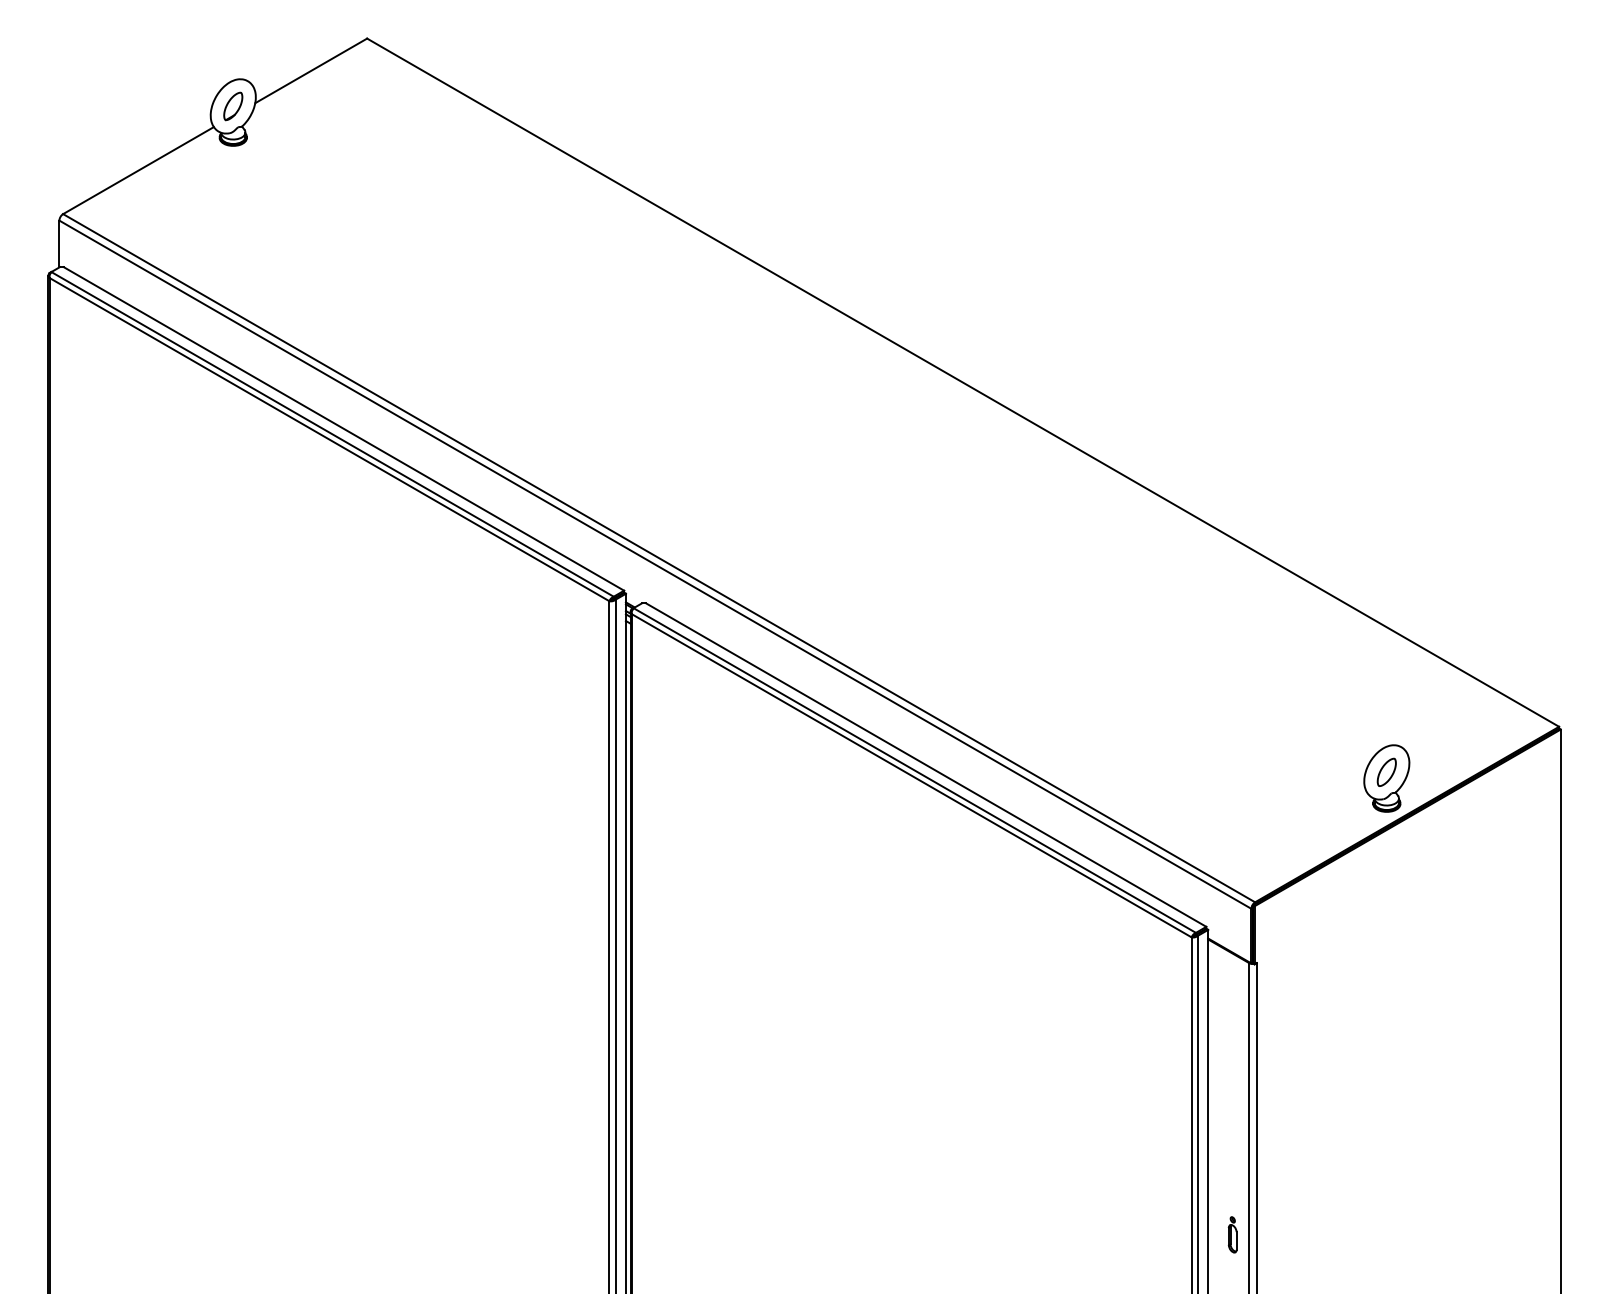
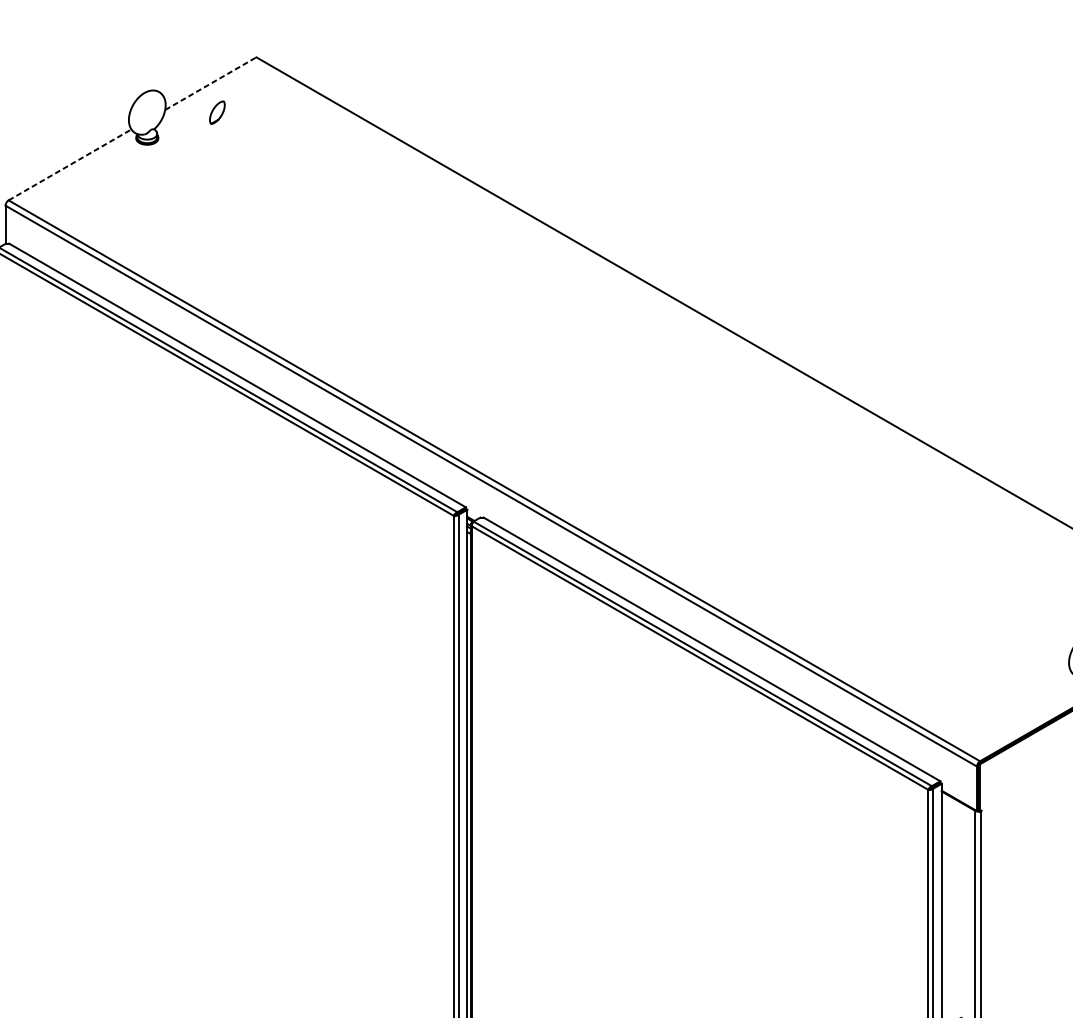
line: (311, 70) -> (211, 83), solid -> dashed
part: (233, 106) -> (217, 112), moved
line: (138, 170) -> (70, 164), solid -> dashed

